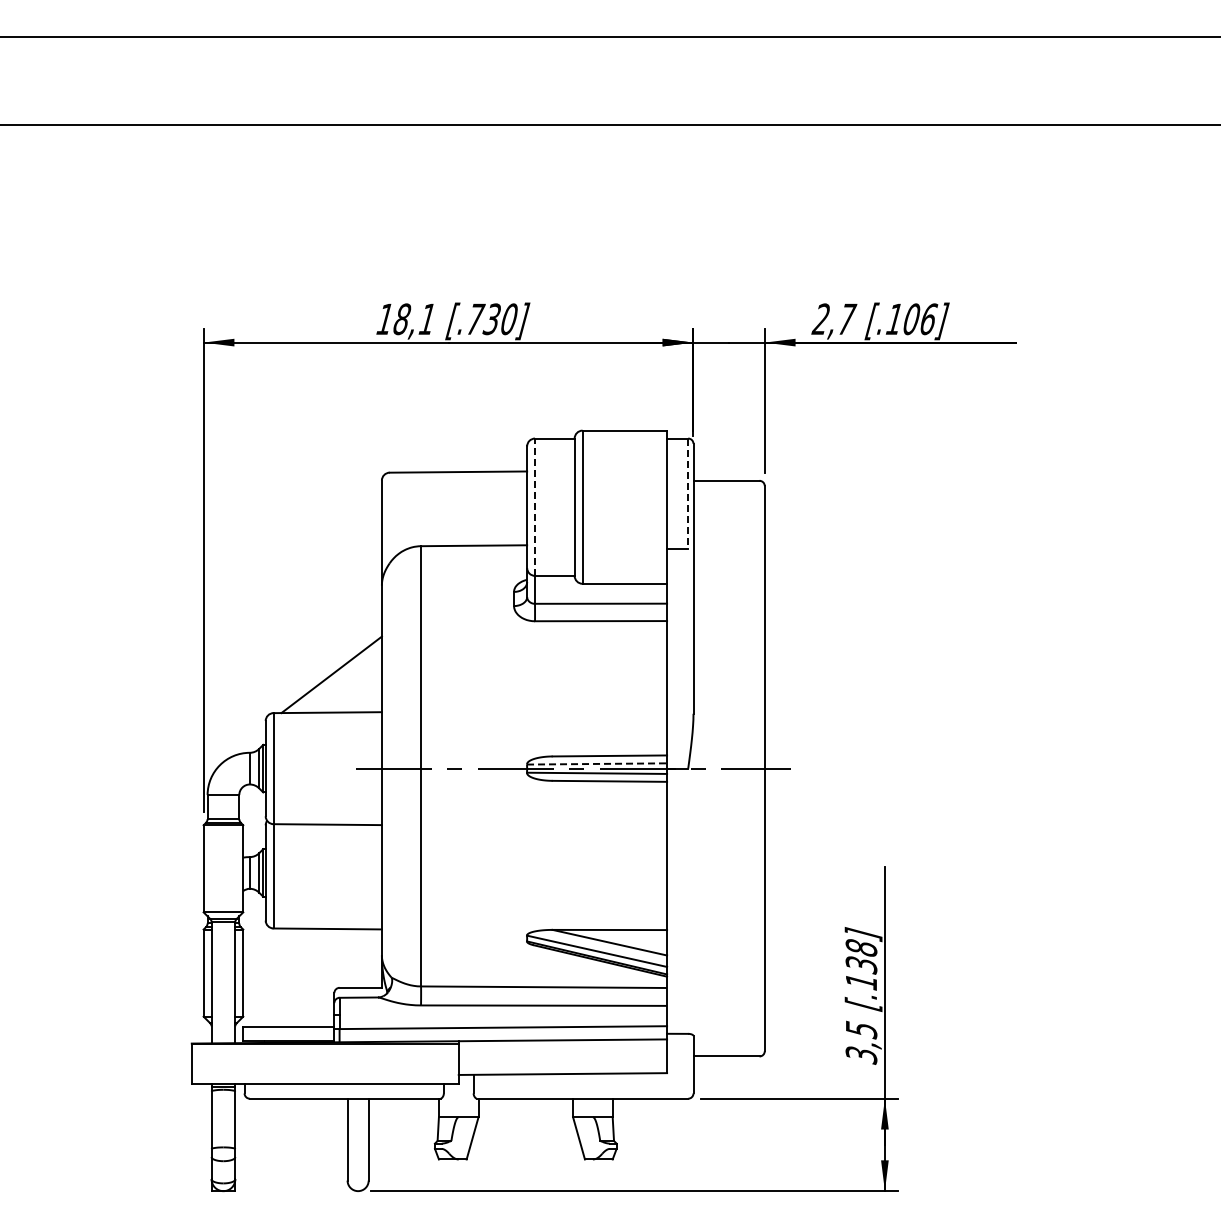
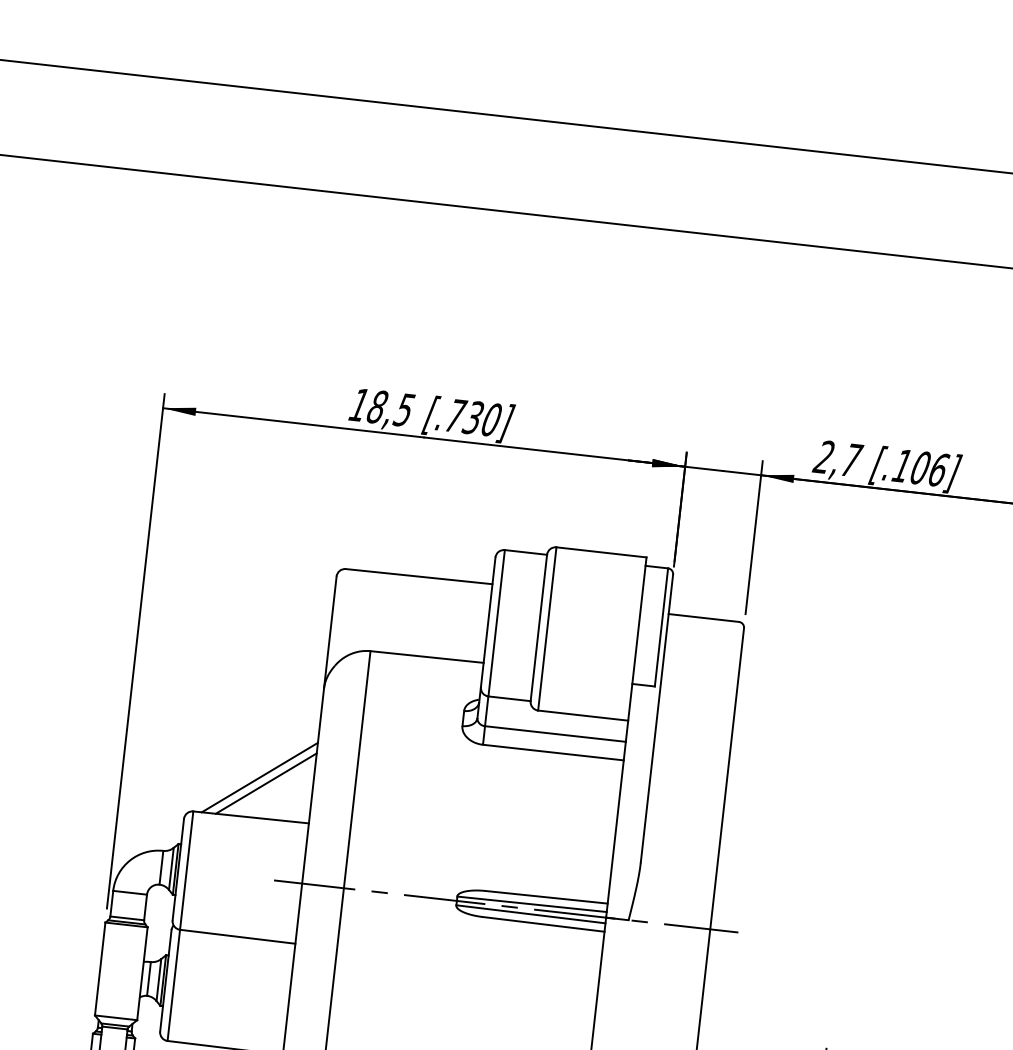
text: (426, 319) -> (403, 410), 18,1 -> 18,5
line: (688, 494) -> (661, 628), dashed -> solid
line: (535, 507) -> (497, 623), dashed -> solid
line: (337, 679) -> (265, 783), added
line: (597, 763) -> (532, 903), dashed -> solid

